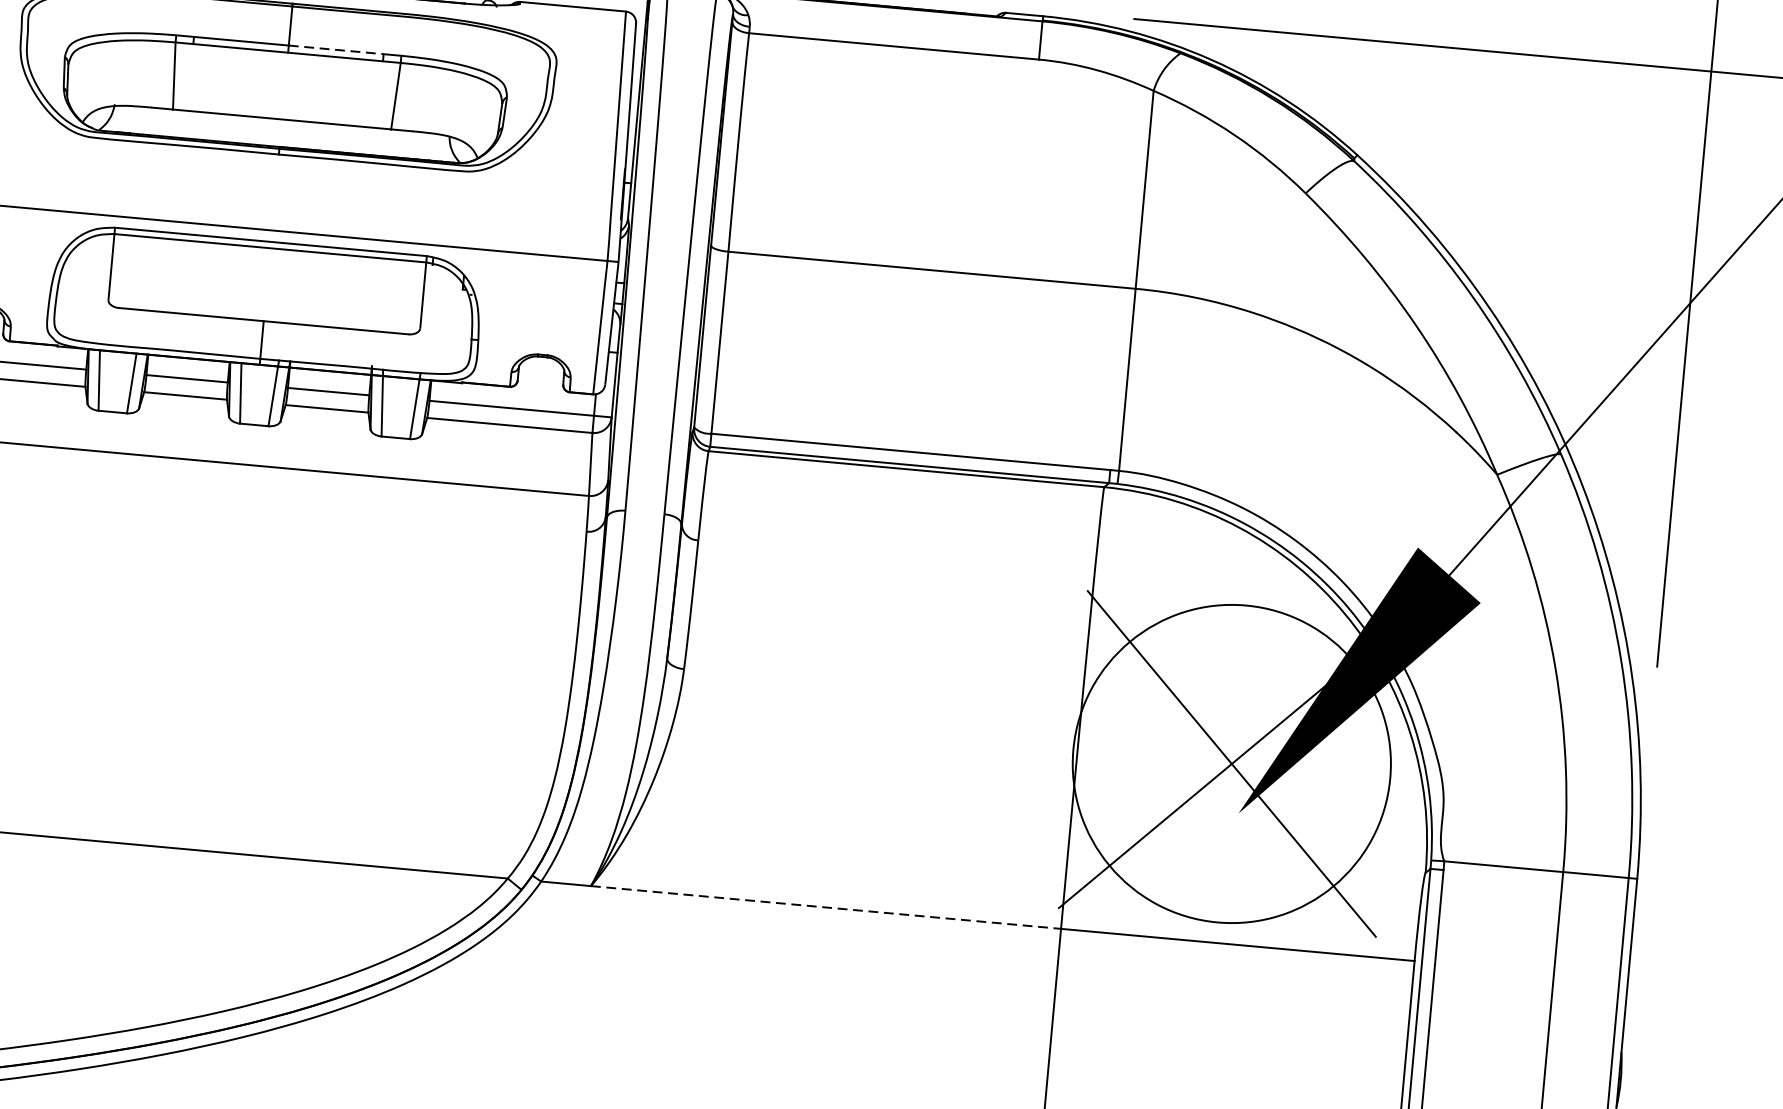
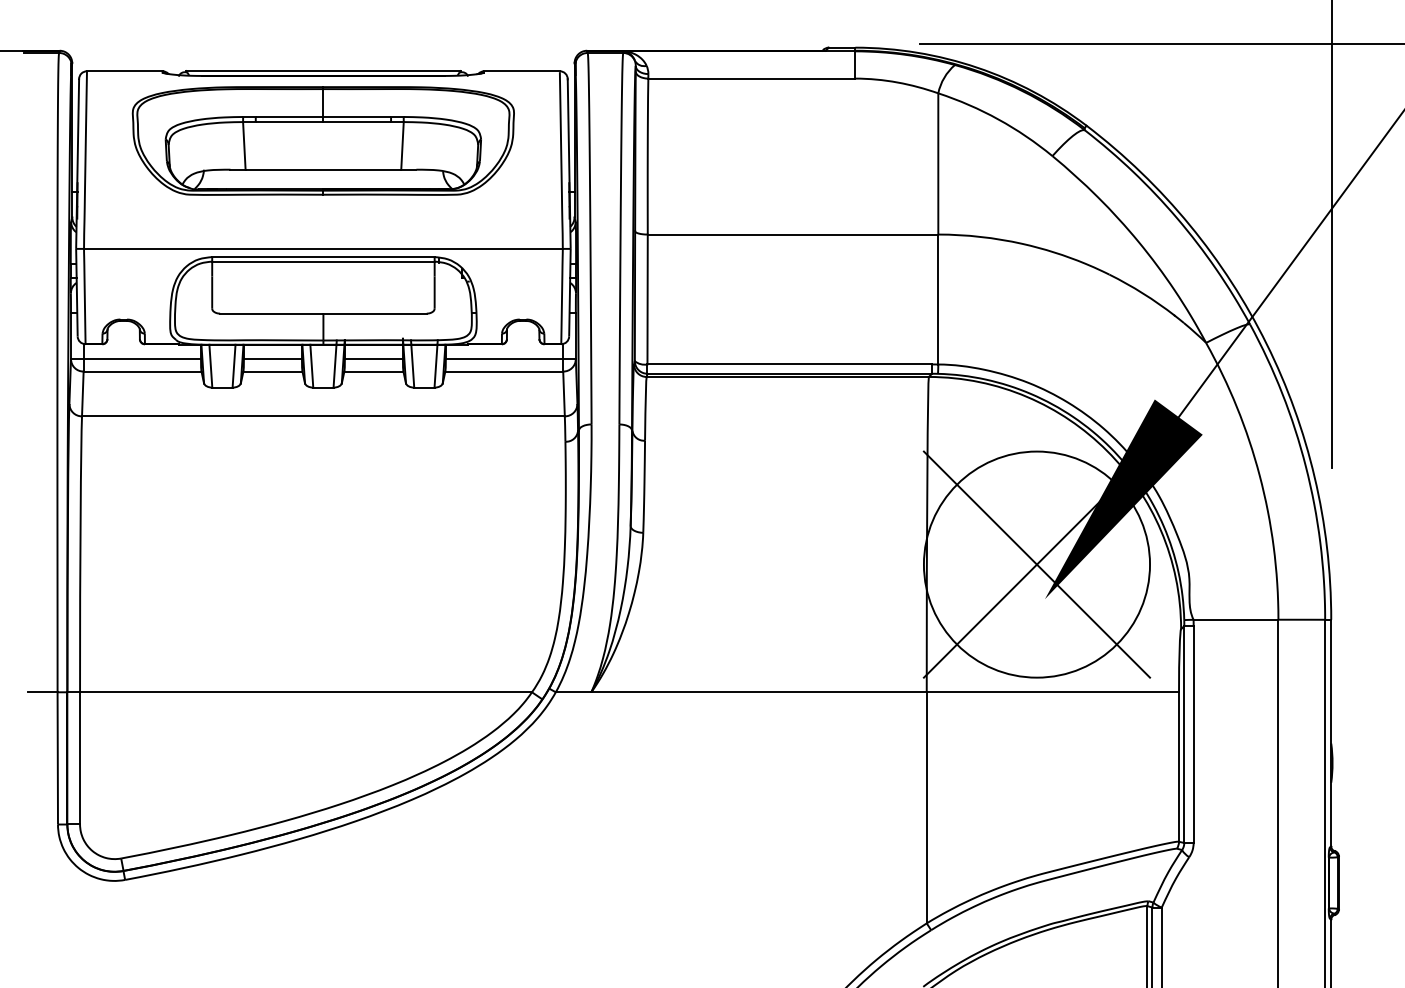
line: (335, 49) -> (356, 116), dashed -> solid
line: (826, 907) -> (759, 692), dashed -> solid

